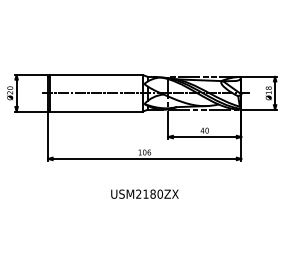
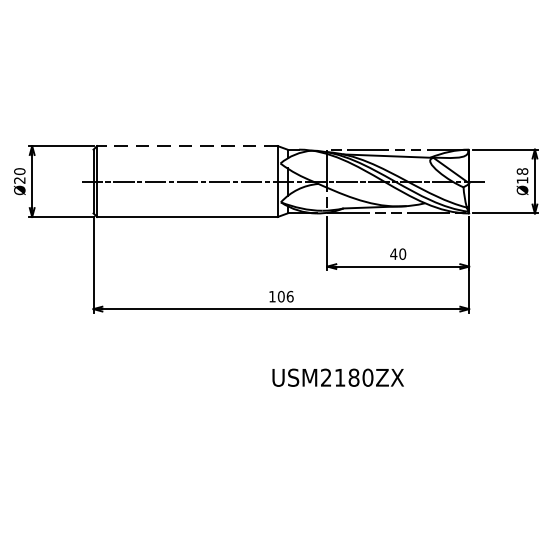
line: (95, 75) -> (185, 146), solid -> dashed
text: (144, 193) -> (337, 376), moved

